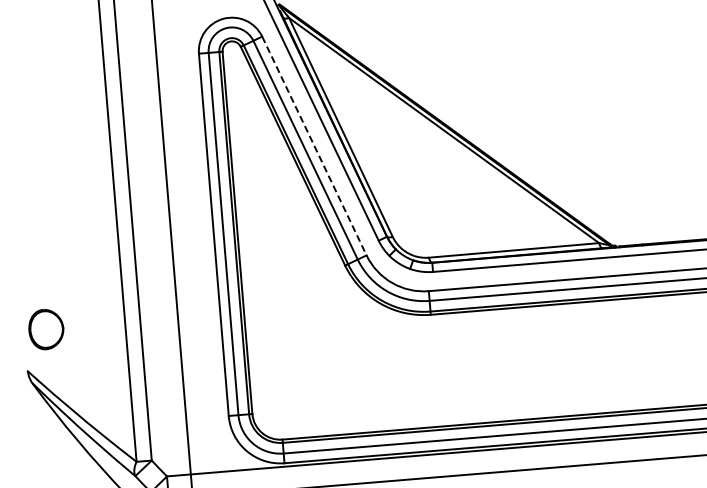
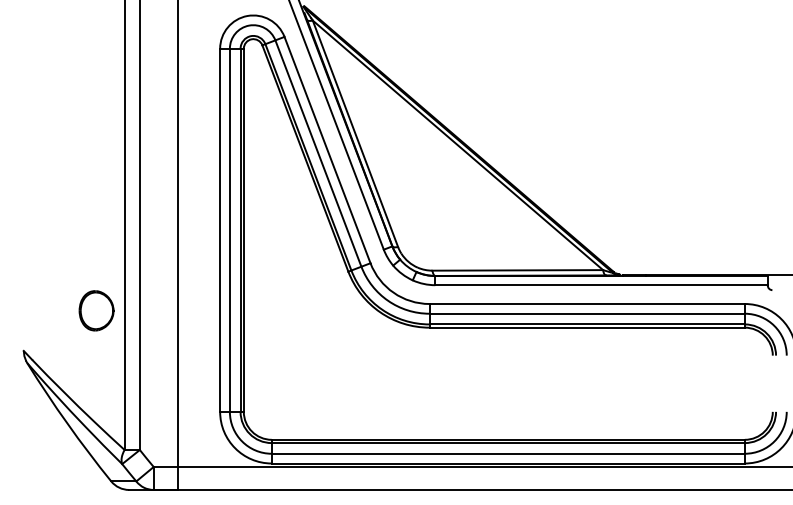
line: (314, 146) -> (327, 150), dashed -> solid
part: (46, 329) -> (96, 310), moved

